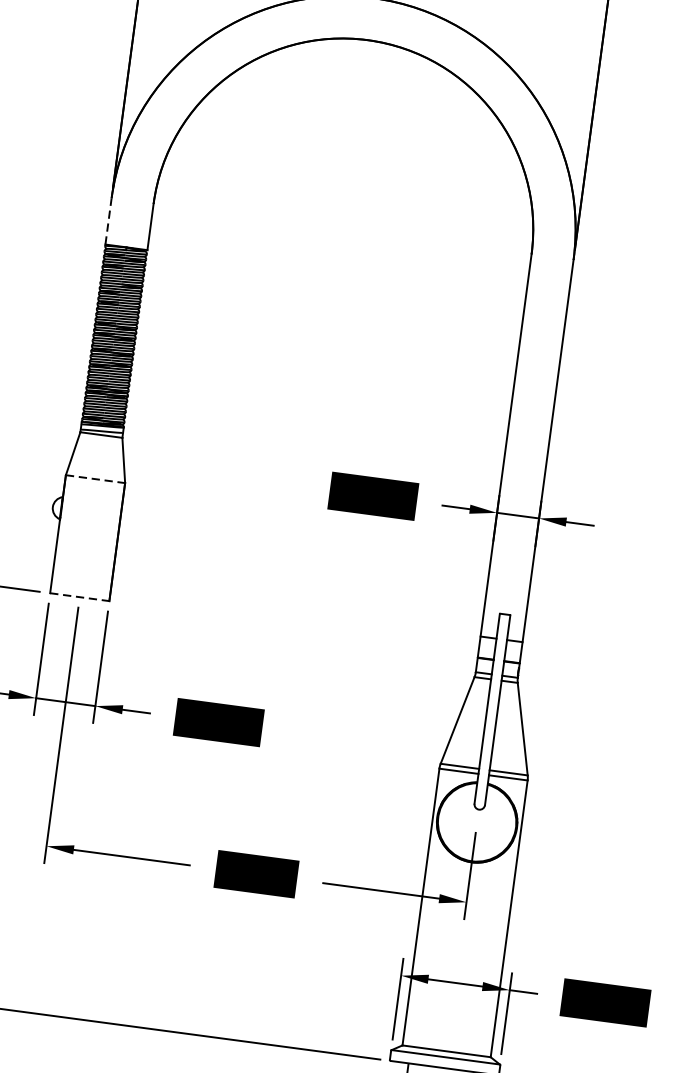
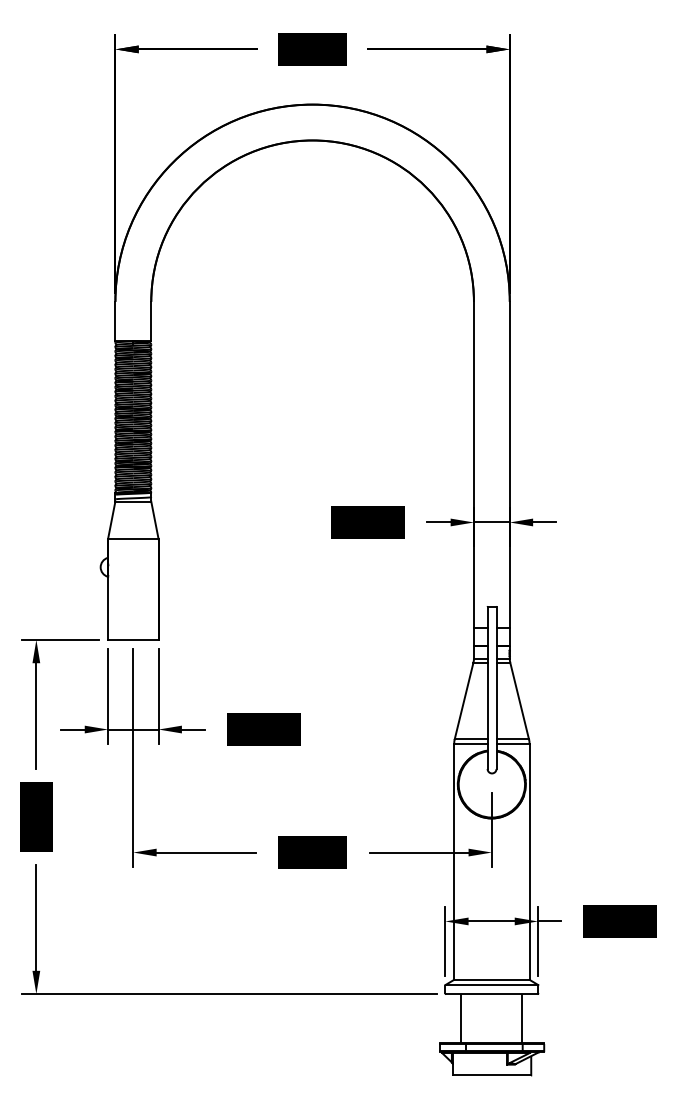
line: (108, 221) -> (115, 321), dashed -> solid
line: (95, 479) -> (133, 539), dashed -> solid
line: (80, 596) -> (133, 639), dashed -> solid

